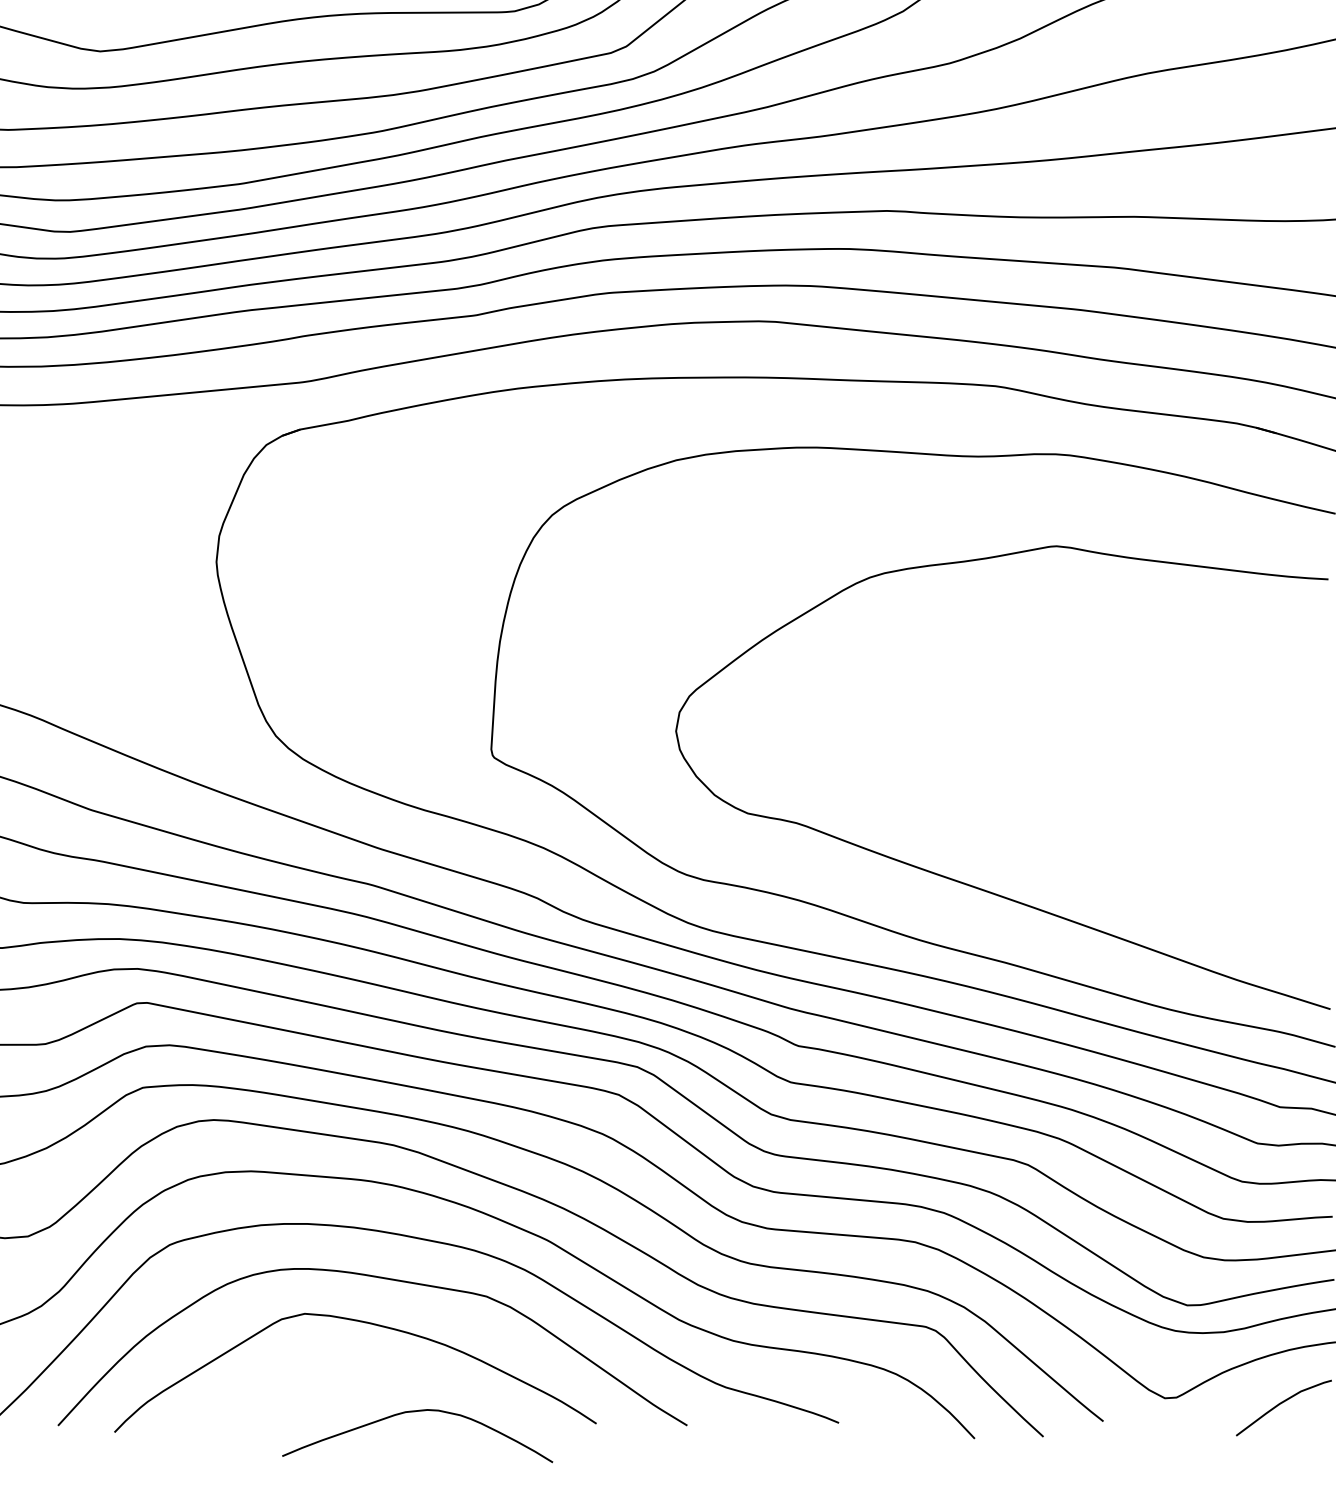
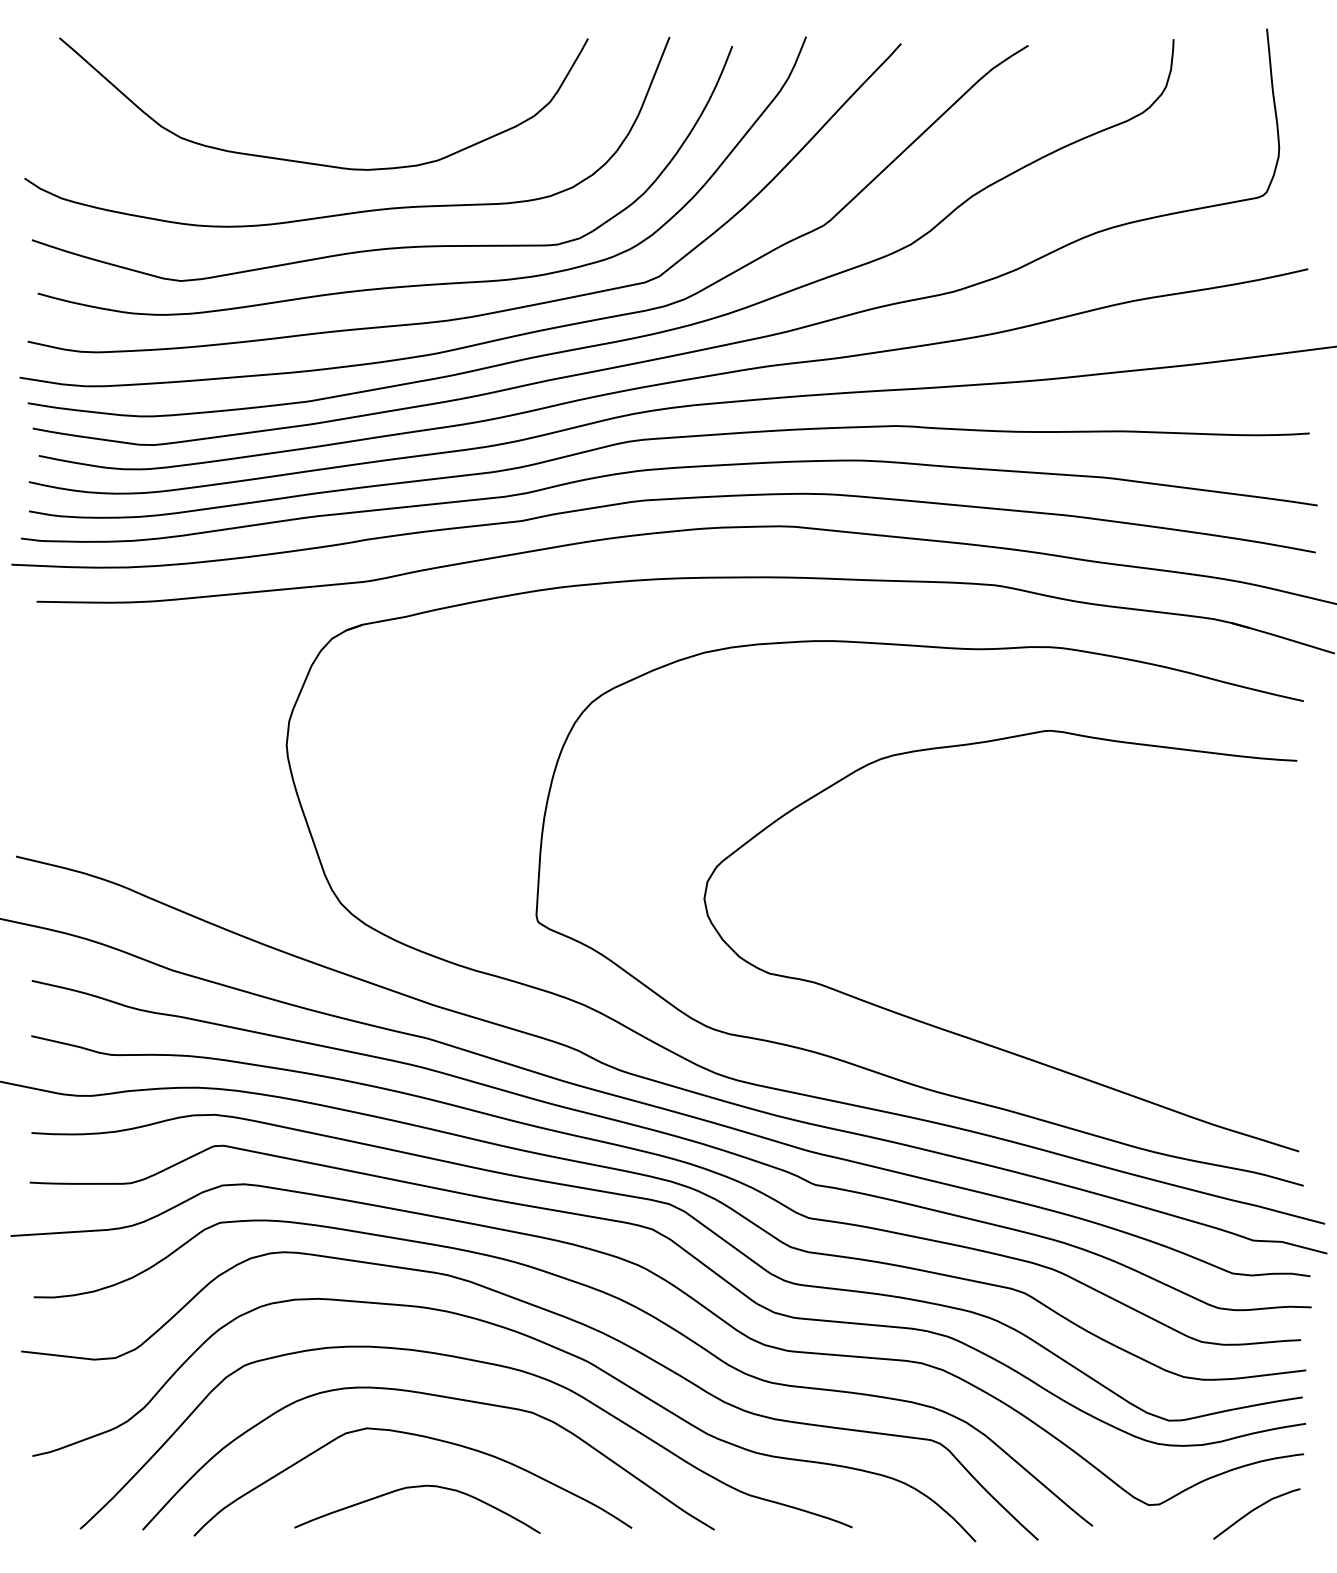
curve: (411, 1413) -> (411, 1488), moved

